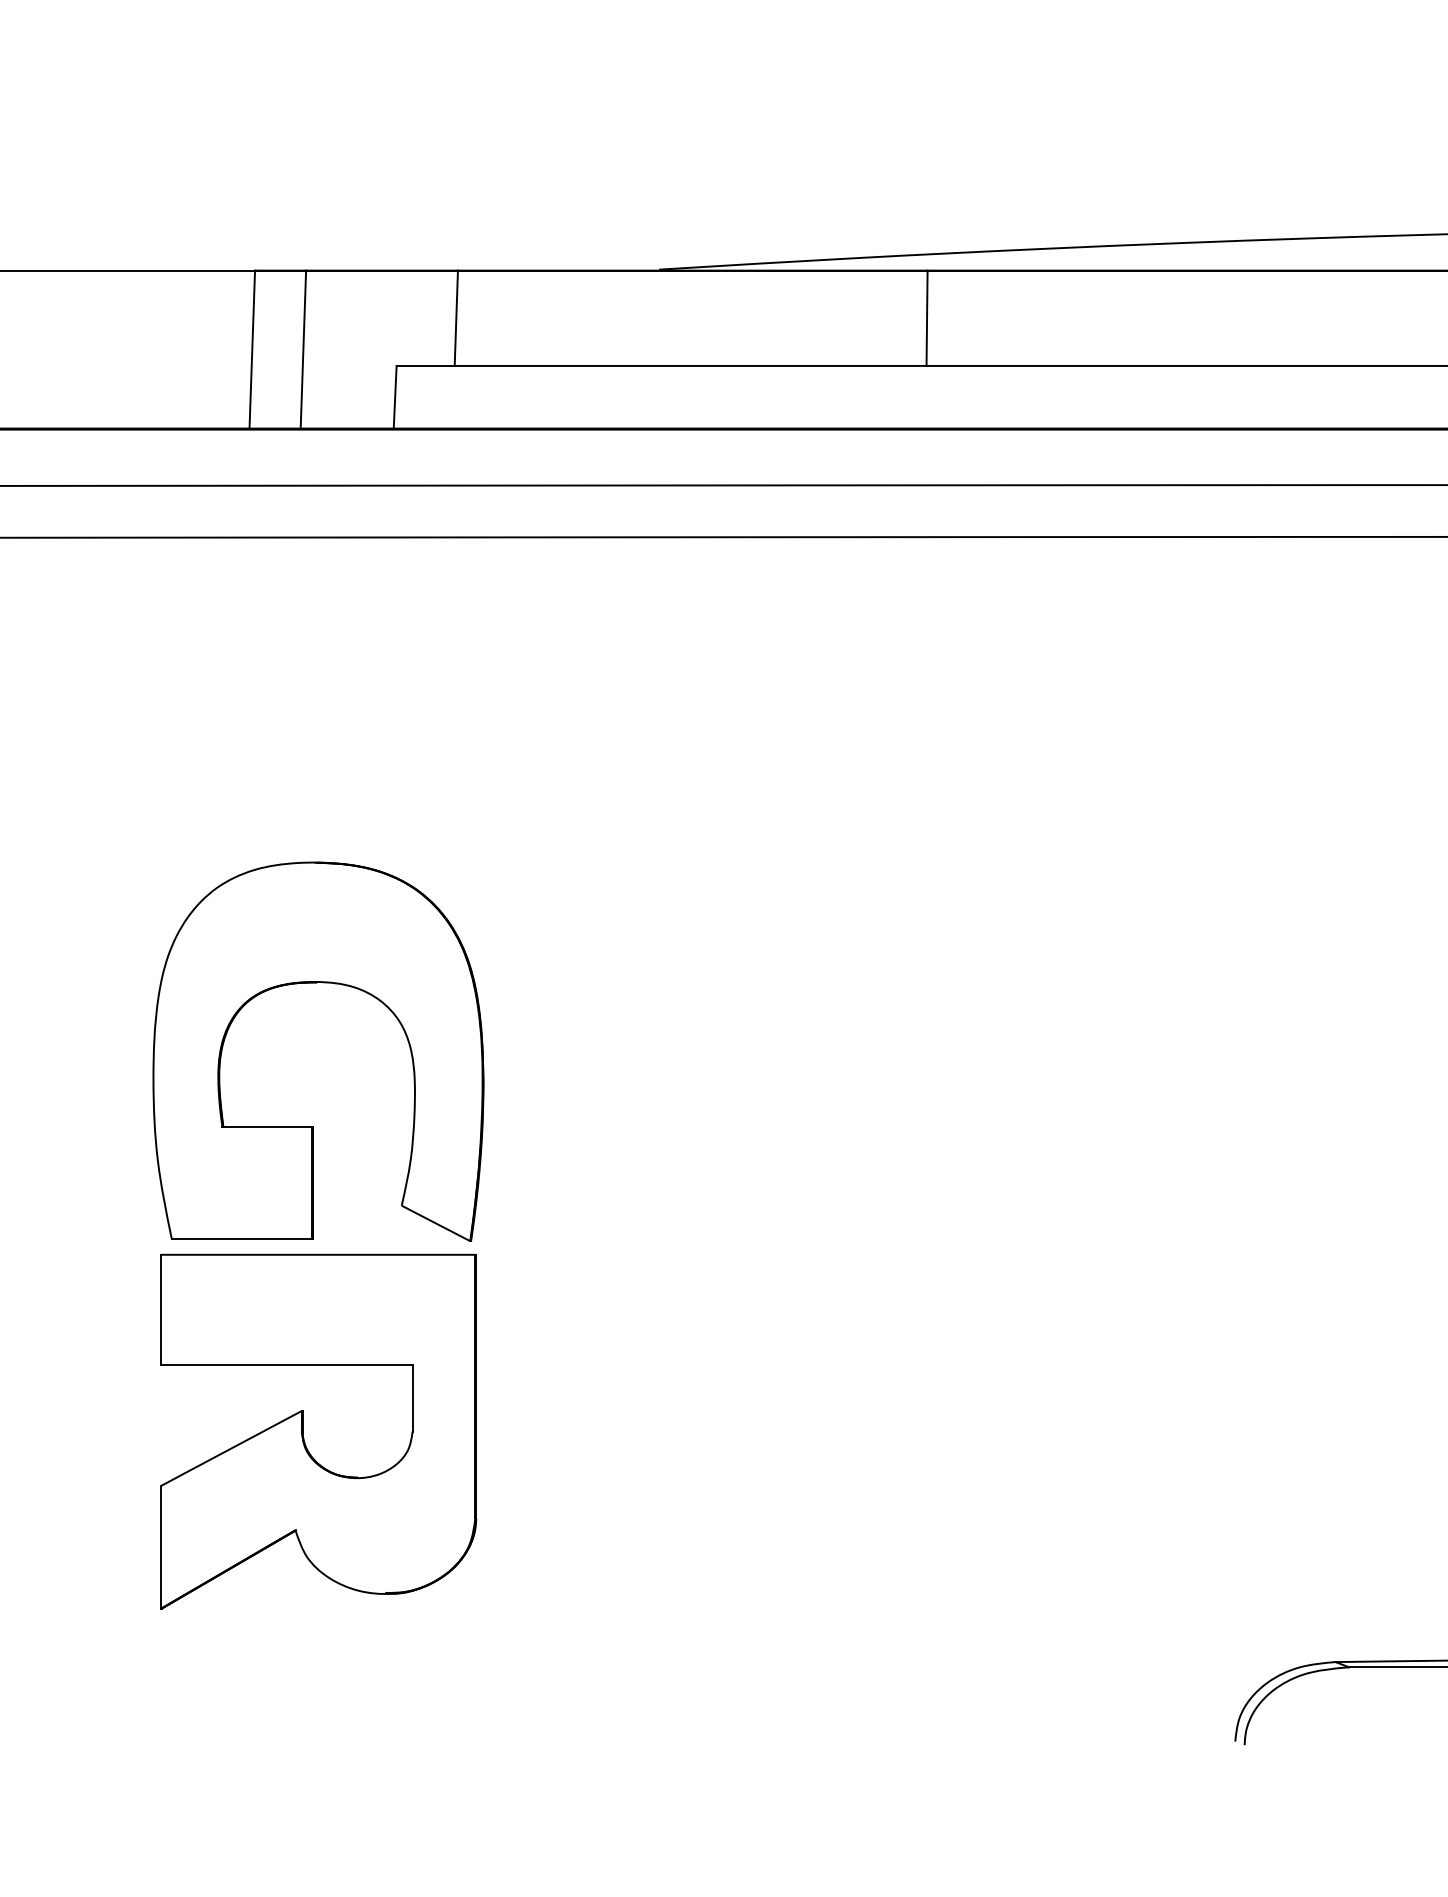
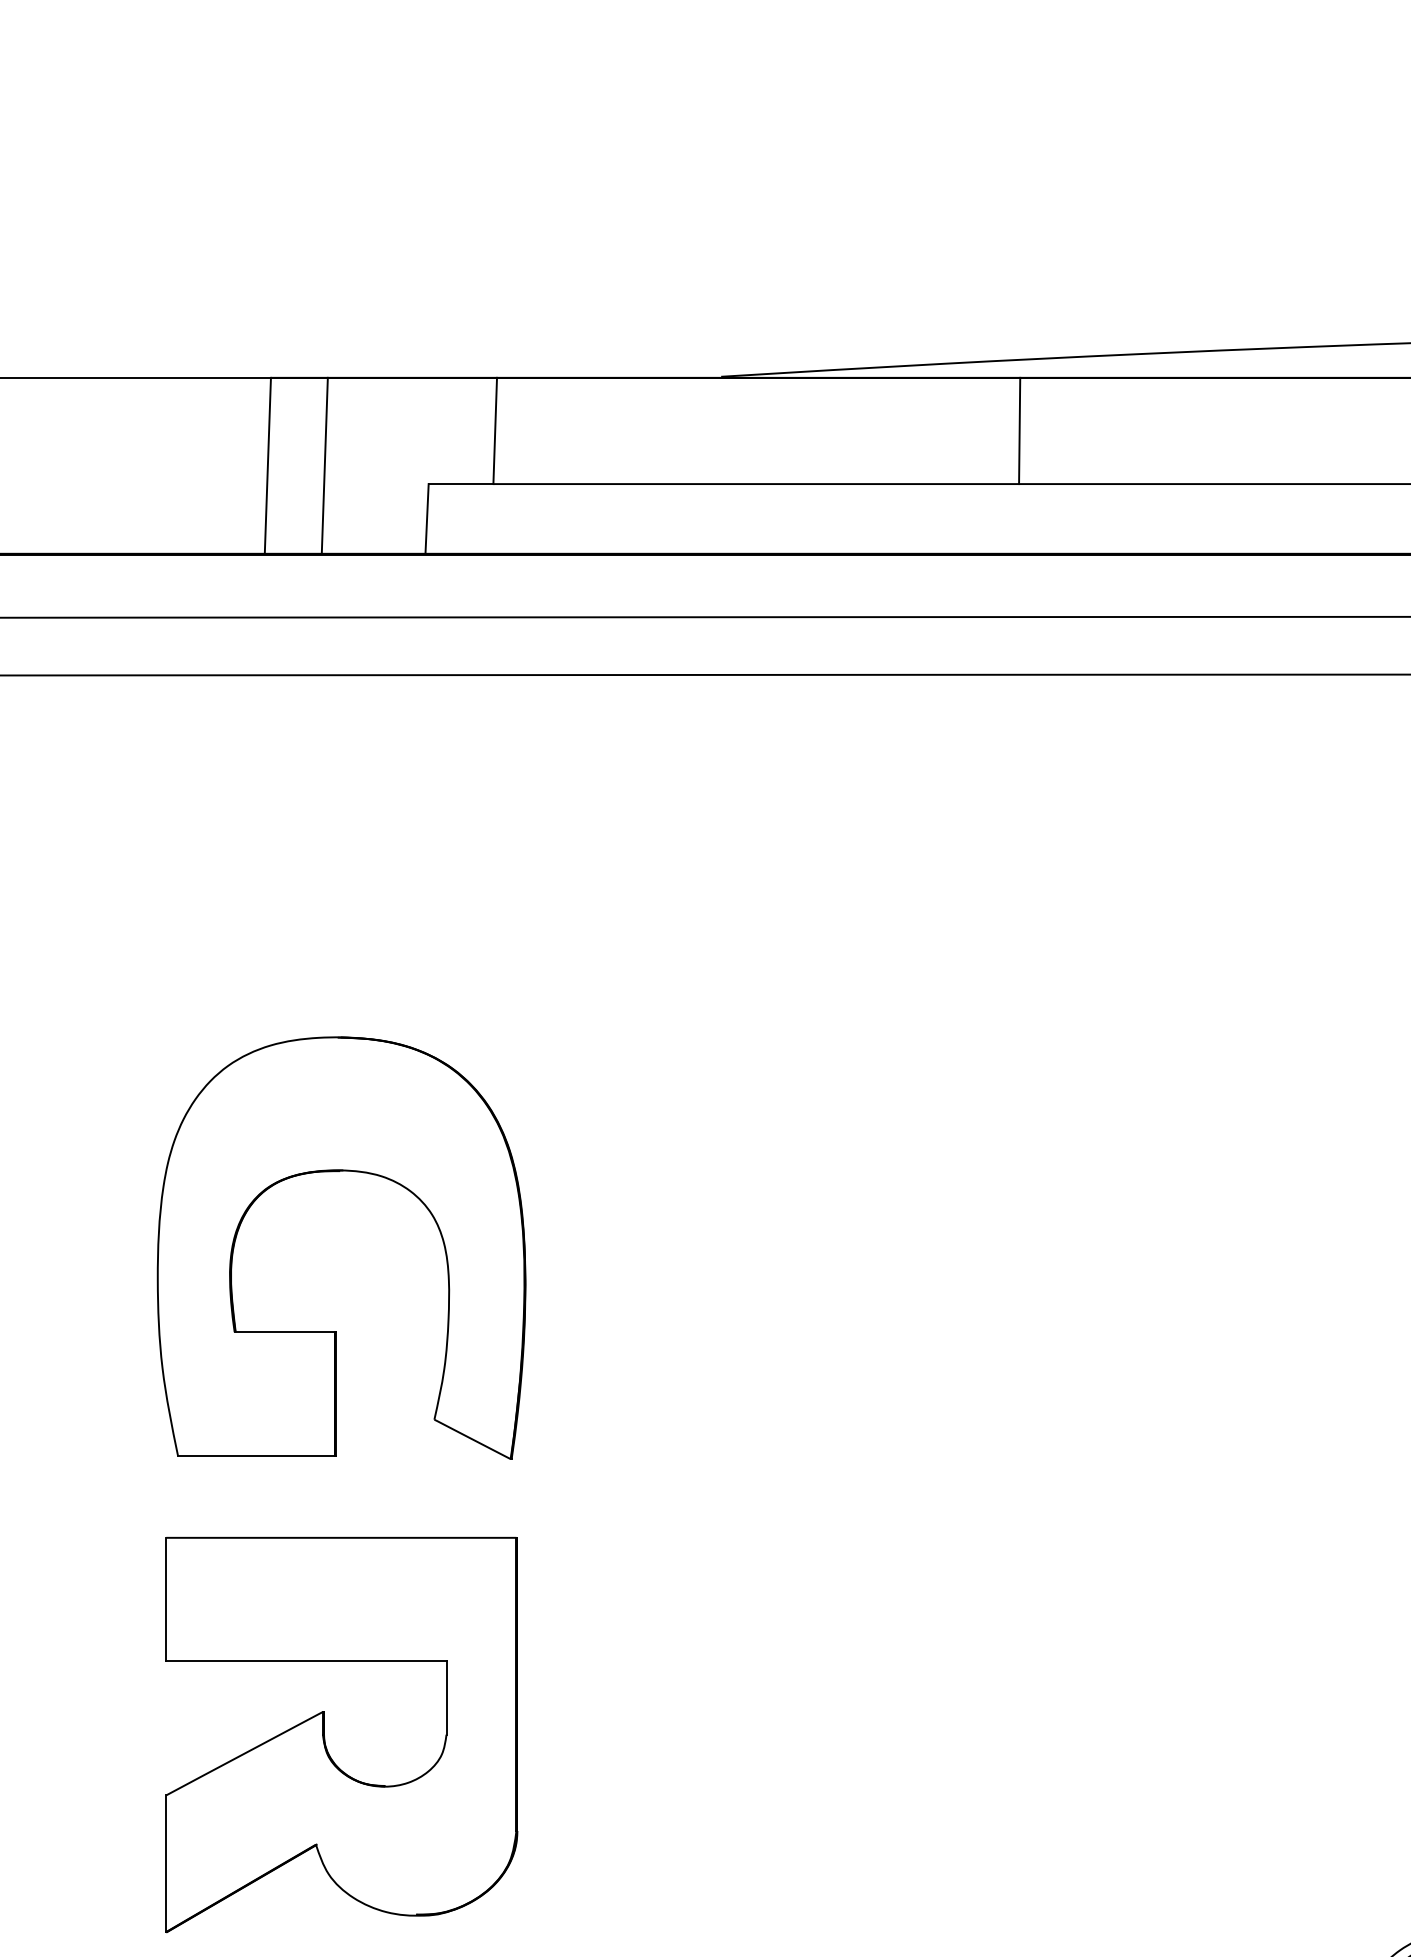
part: (303, 1431) -> (324, 1734), moved

